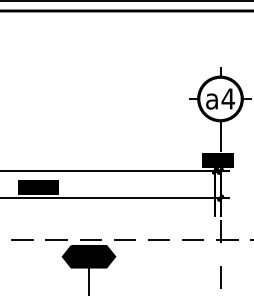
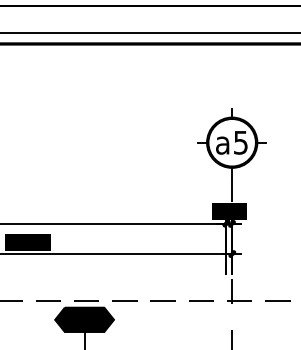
text: (227, 98) -> (240, 142), a4 -> a5

